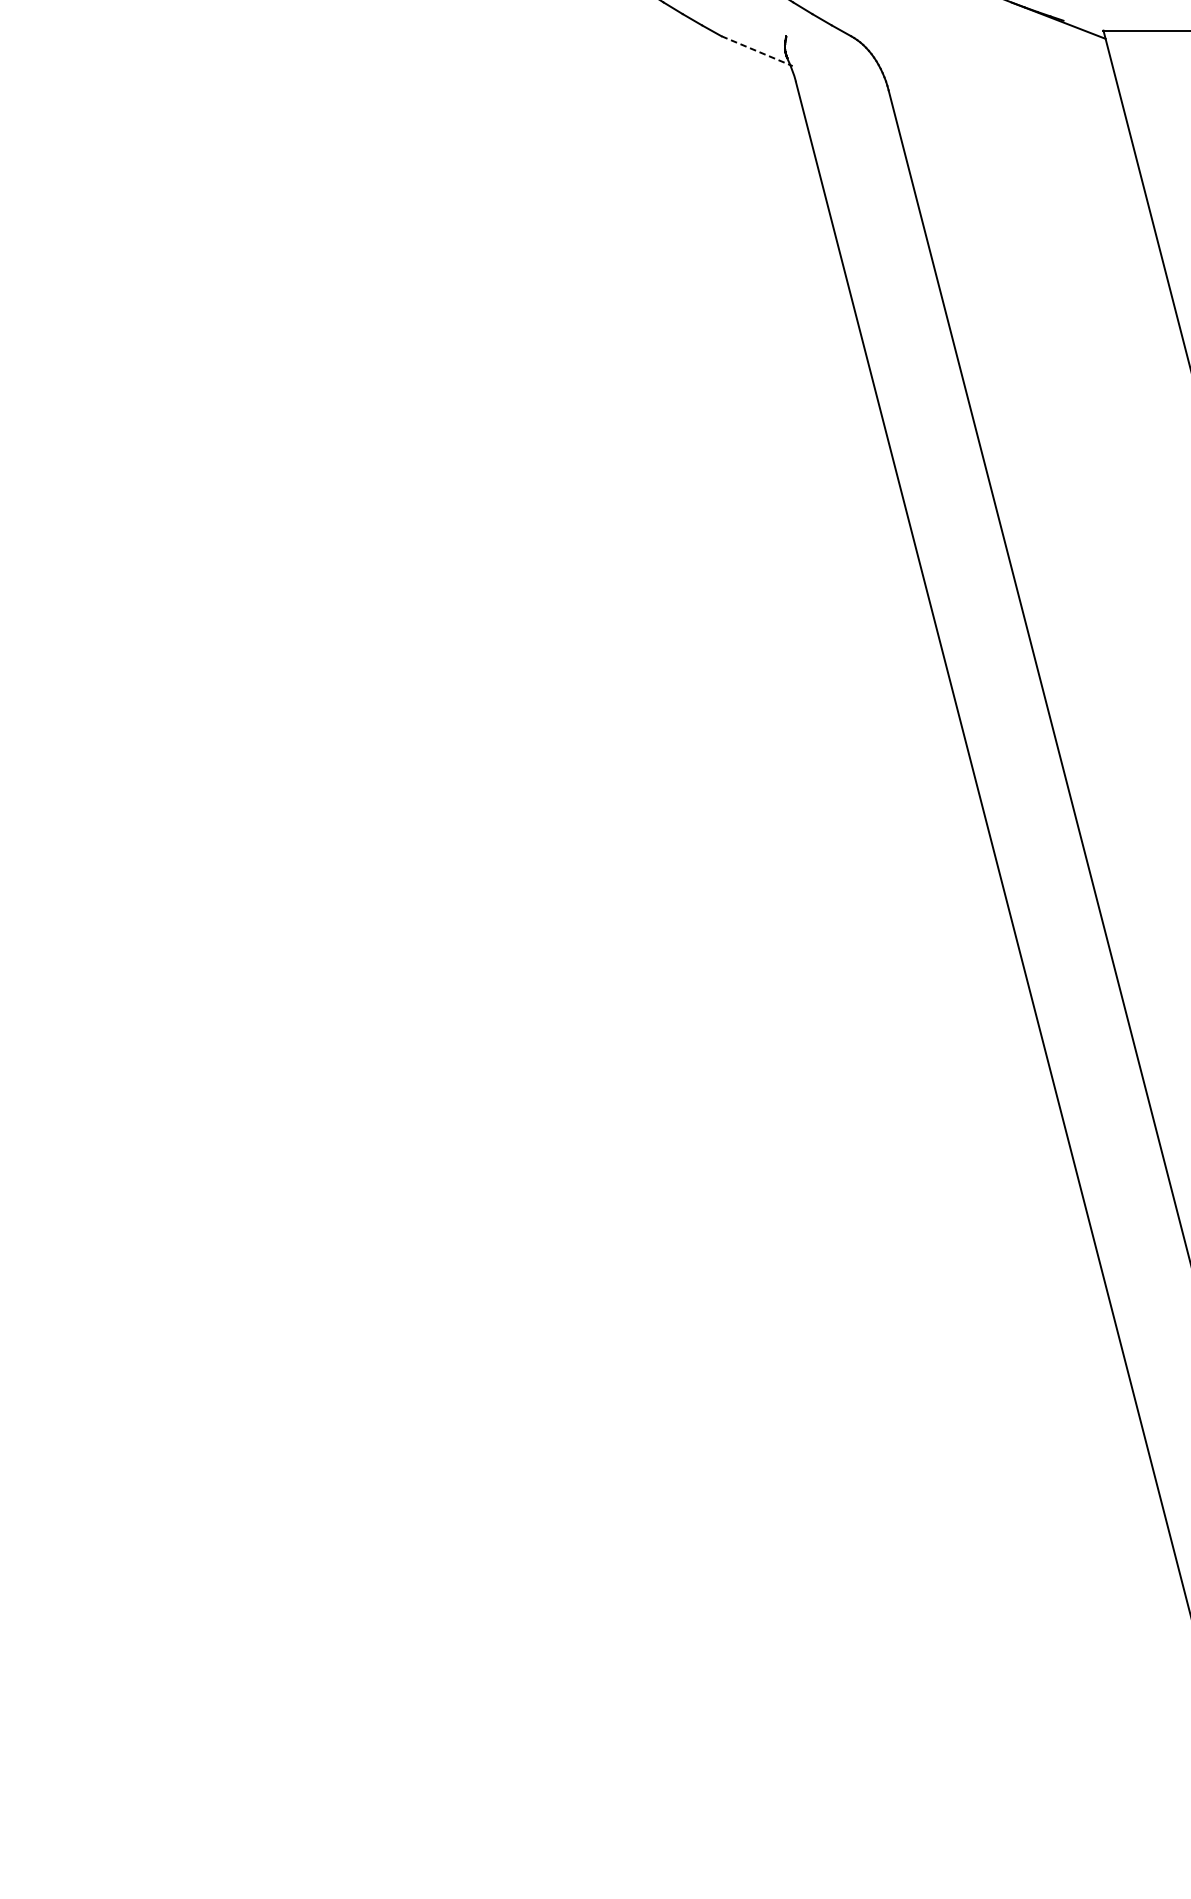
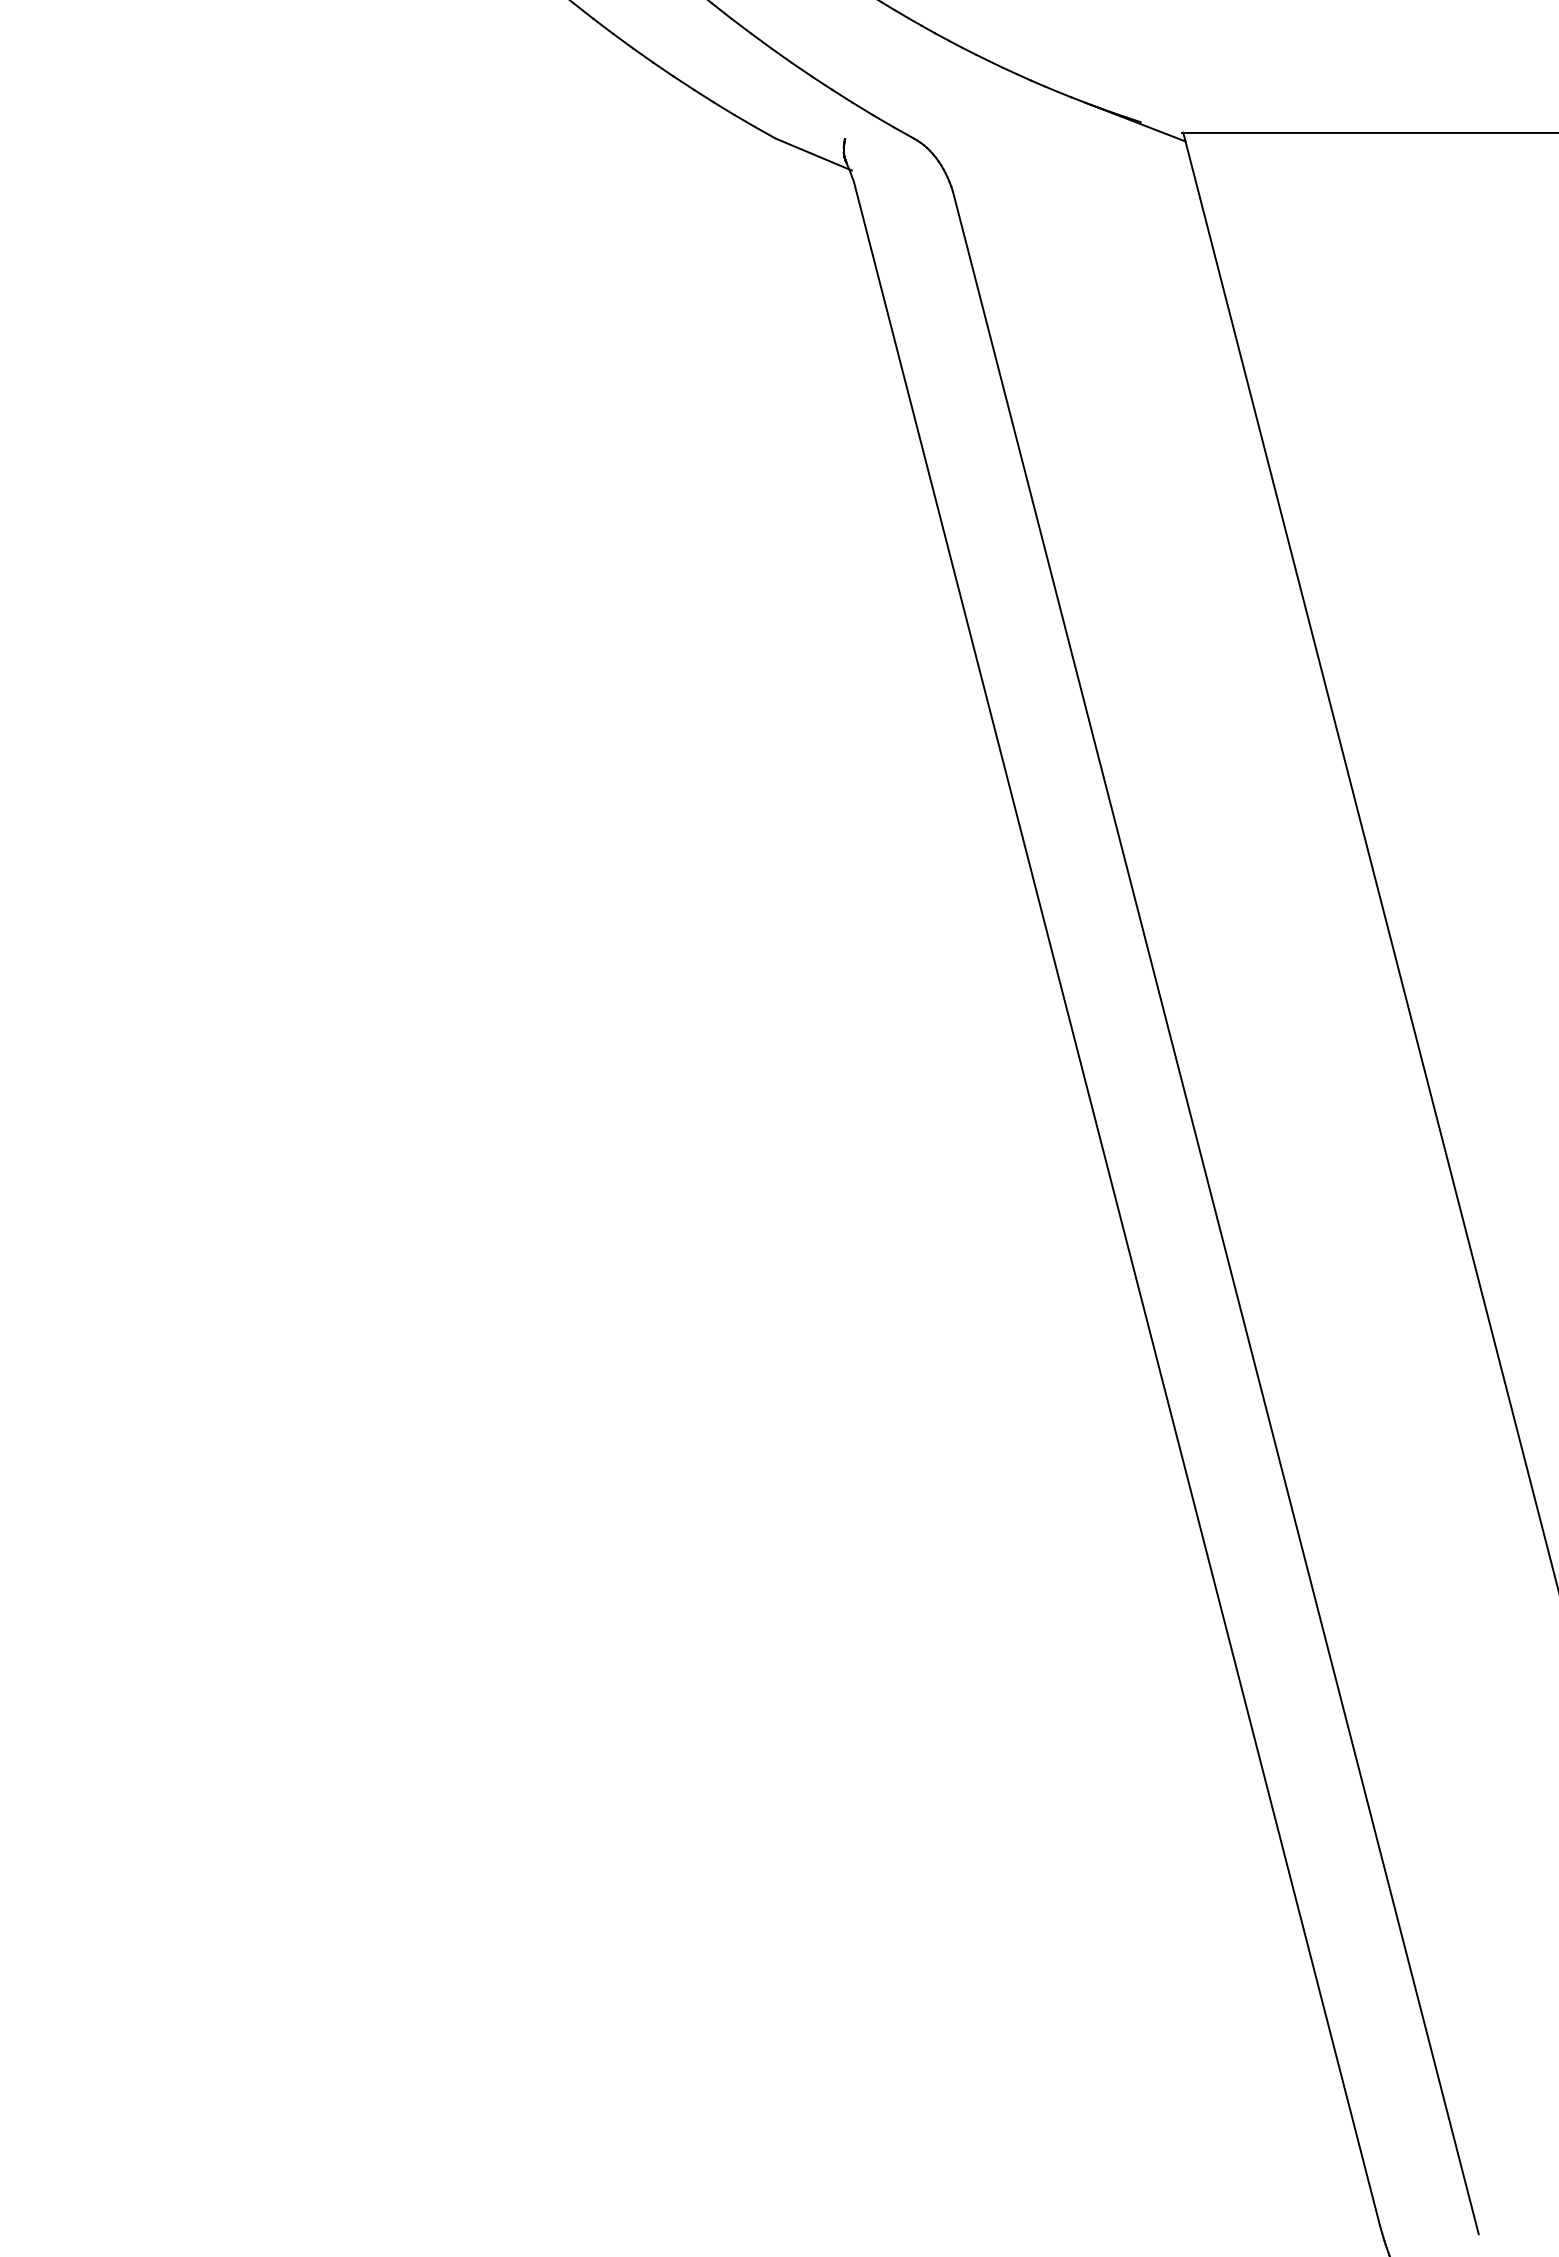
line: (757, 51) -> (814, 154), dashed -> solid

